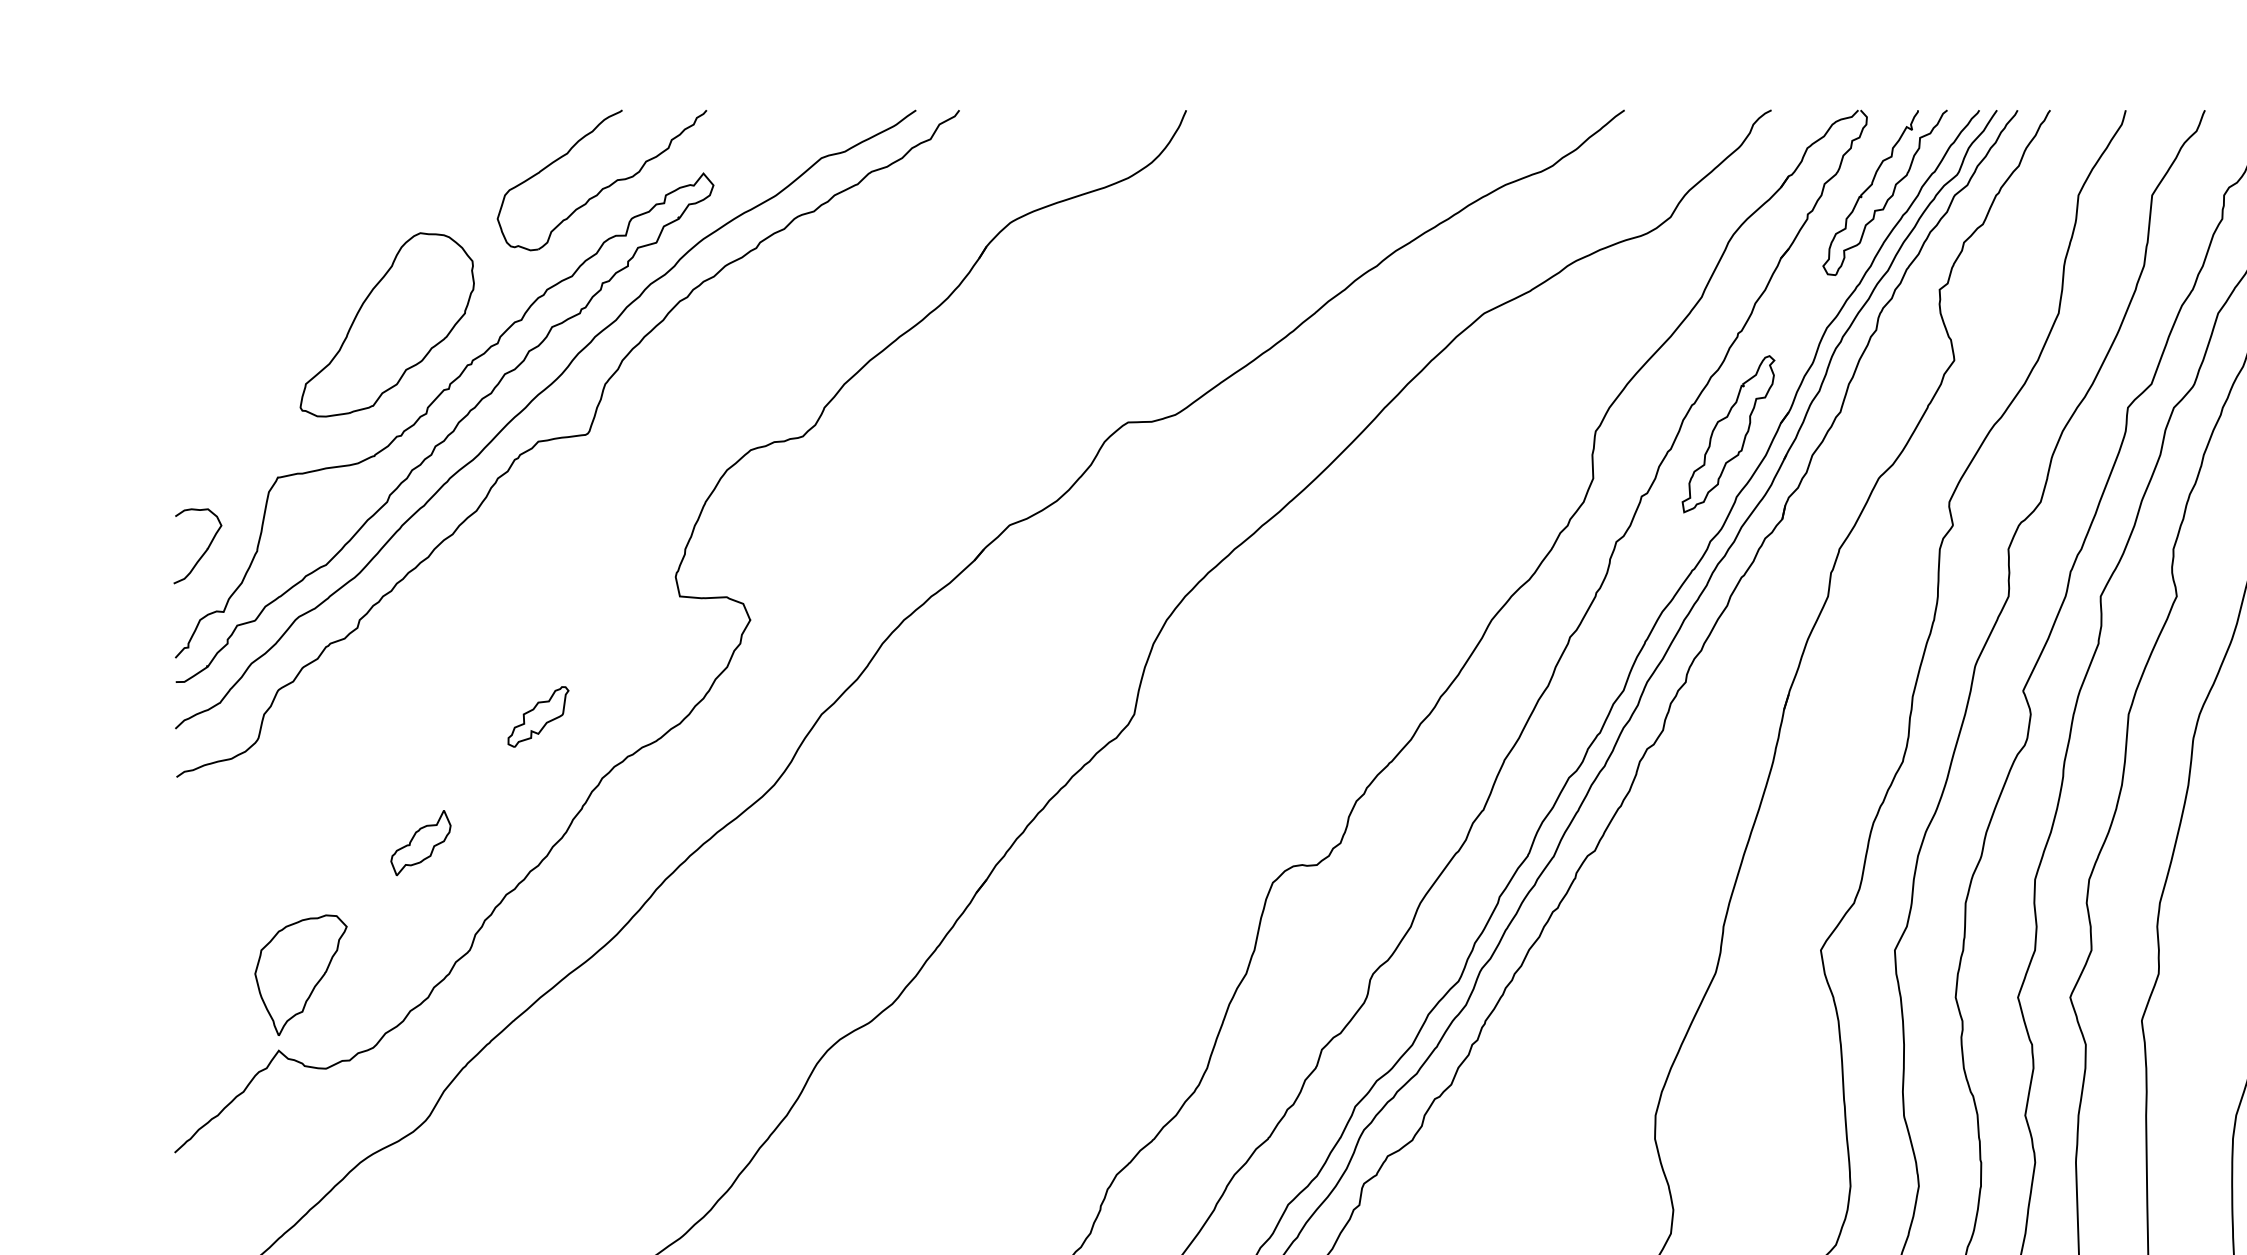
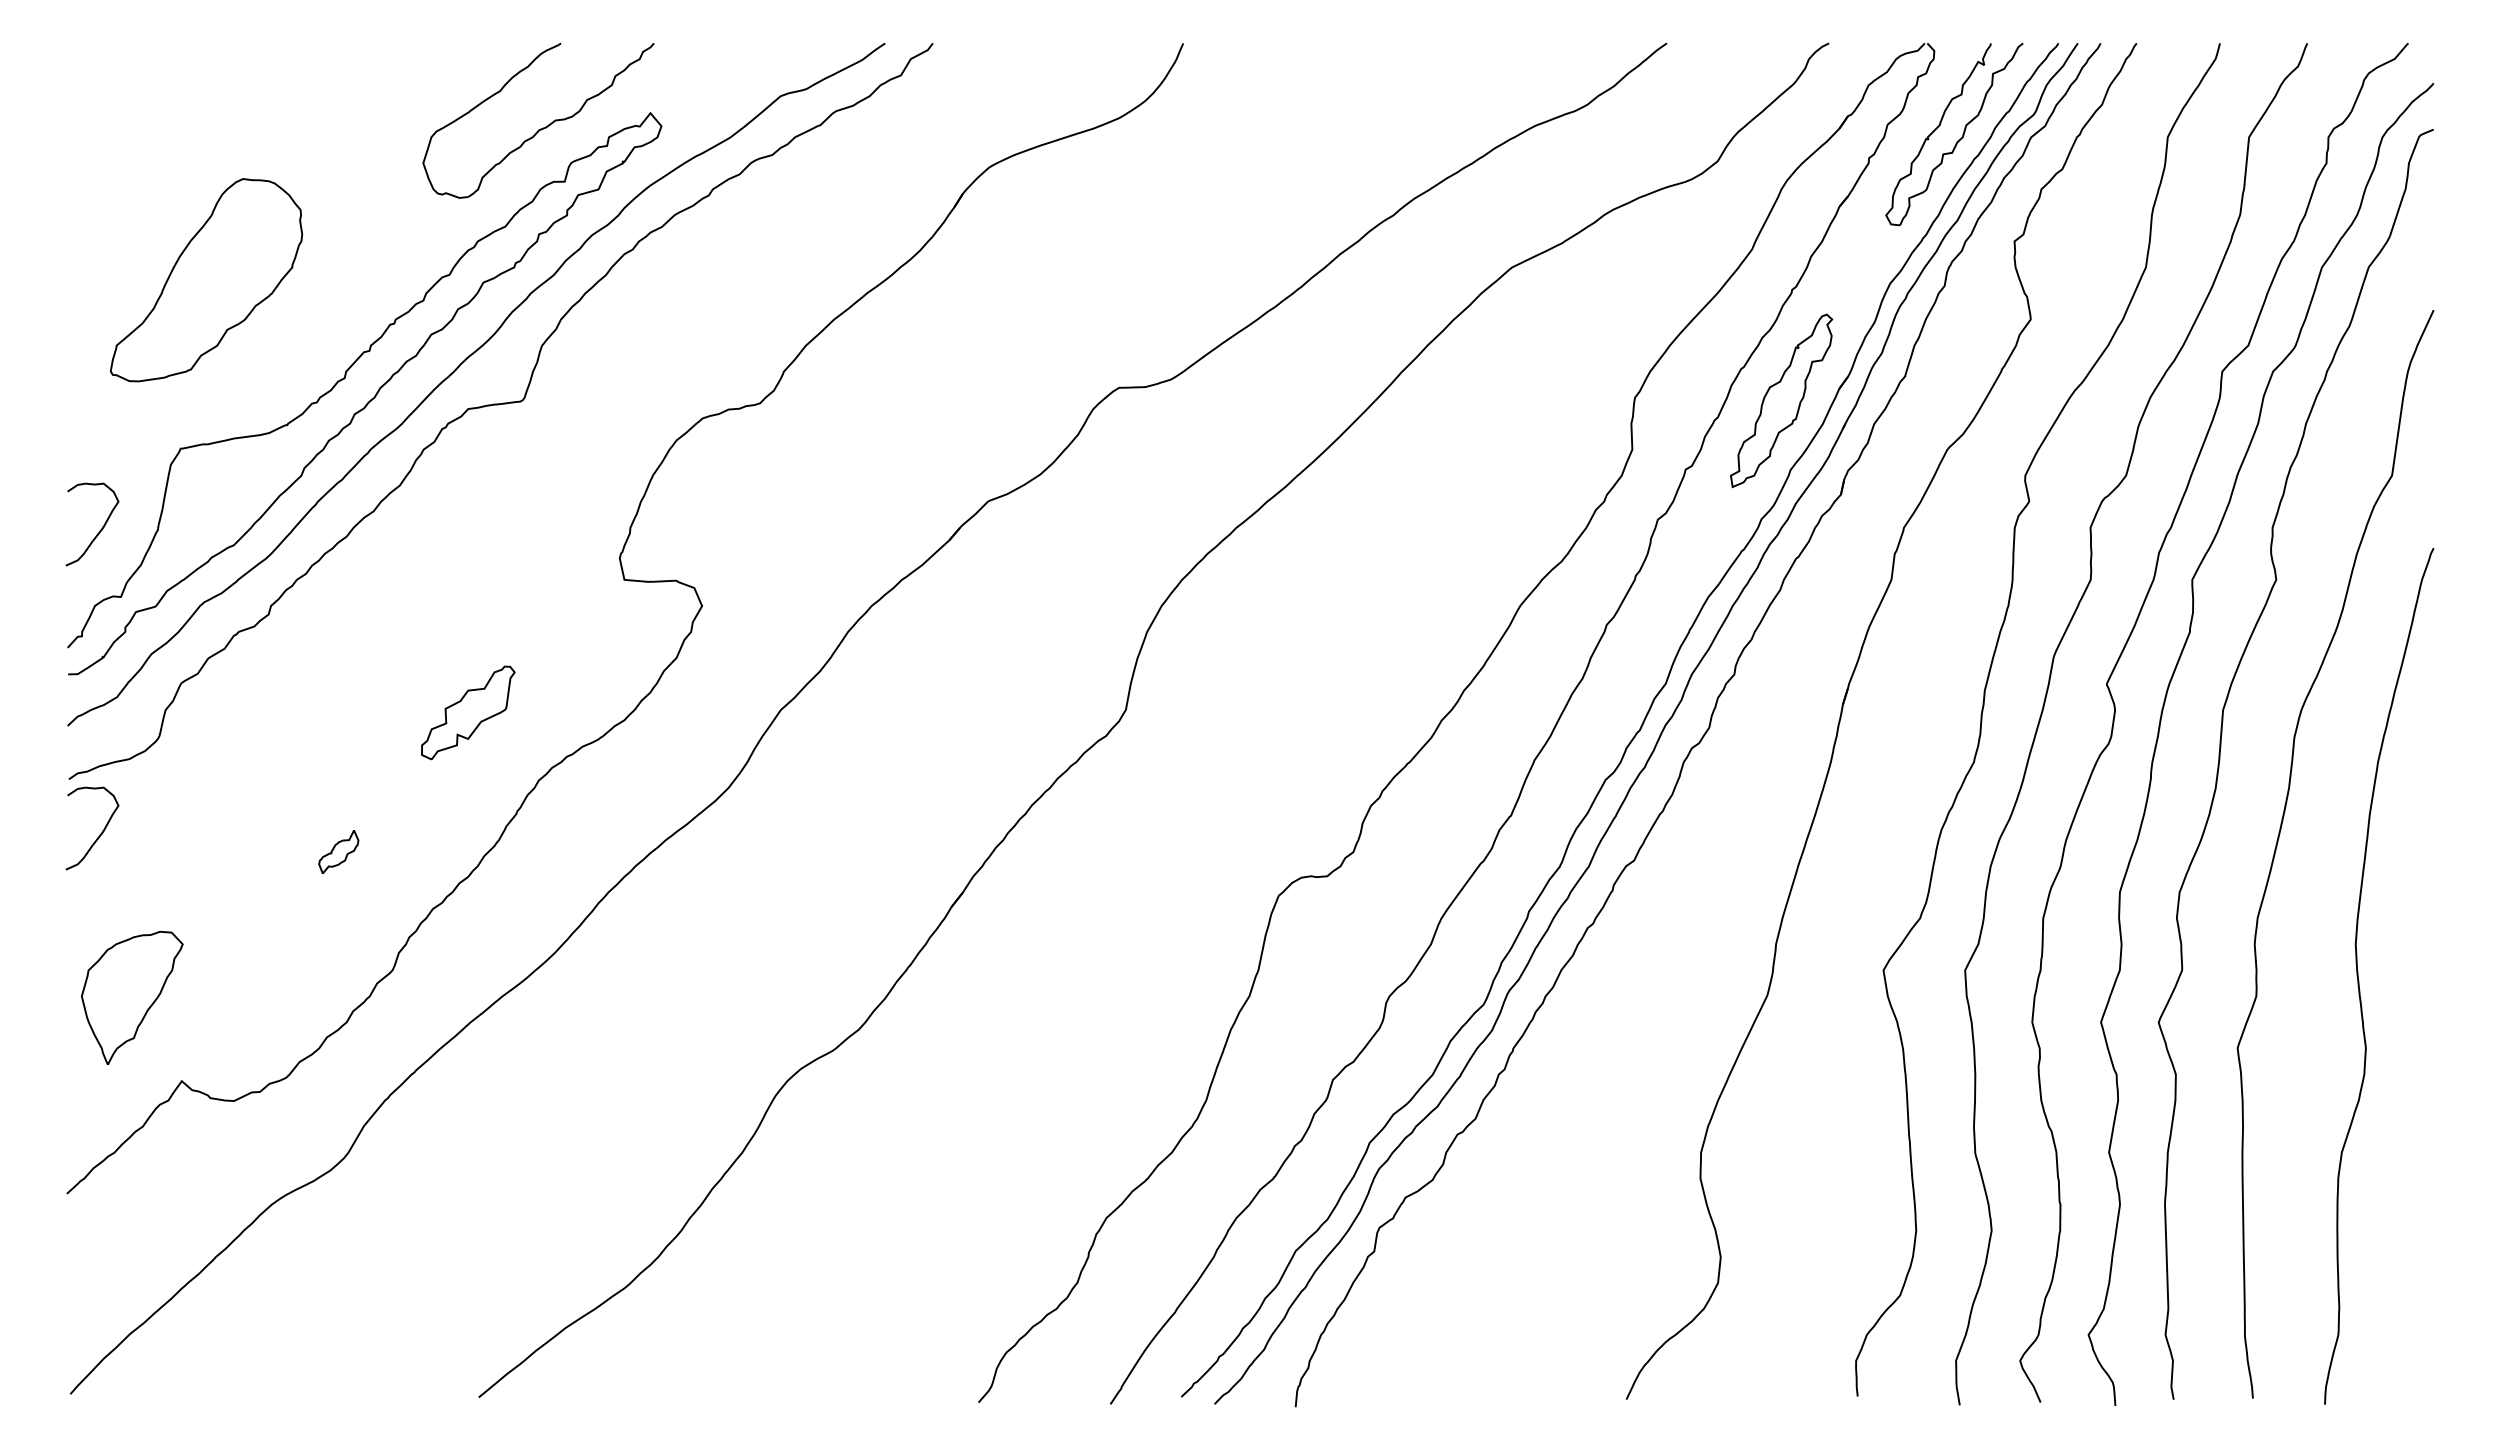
part: (387, 325) -> (206, 280), moved
part: (538, 716) -> (468, 712), size x1.4
curve: (204, 827) -> (99, 834), added
part: (420, 842) -> (338, 851), size x0.6
part: (301, 974) -> (132, 997), moved

